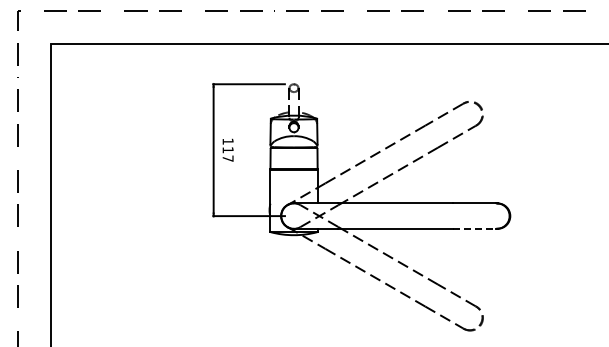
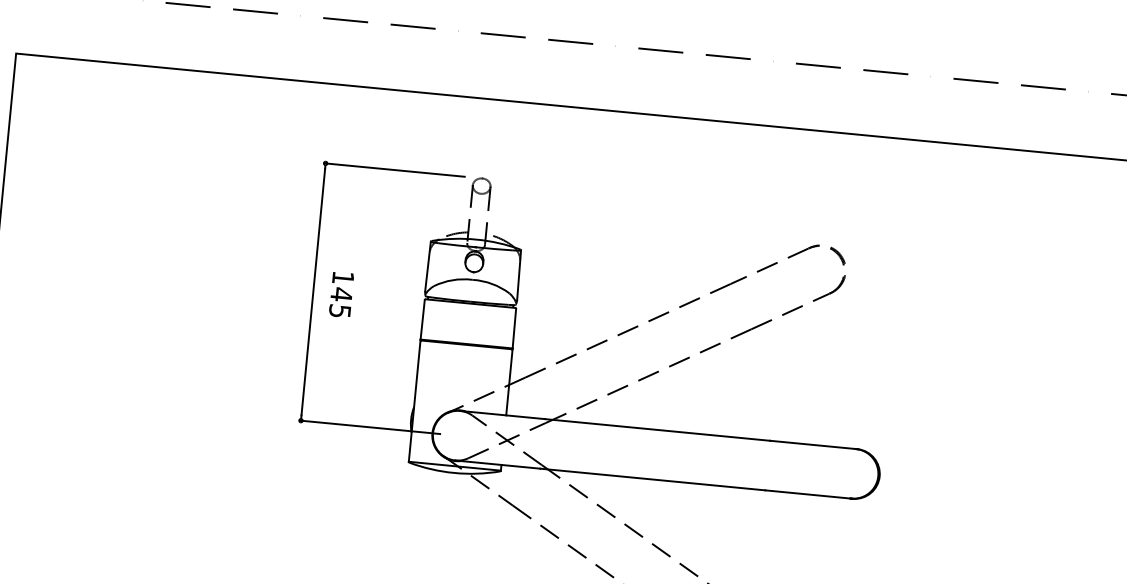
text: (227, 153) -> (339, 301), 117 -> 145
line: (474, 228) -> (807, 493), dashed -> solid

